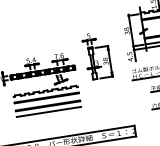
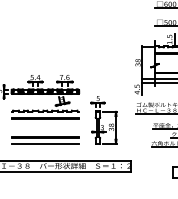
part: (97, 56) -> (103, 120), moved
part: (48, 108) -> (45, 140), moved

